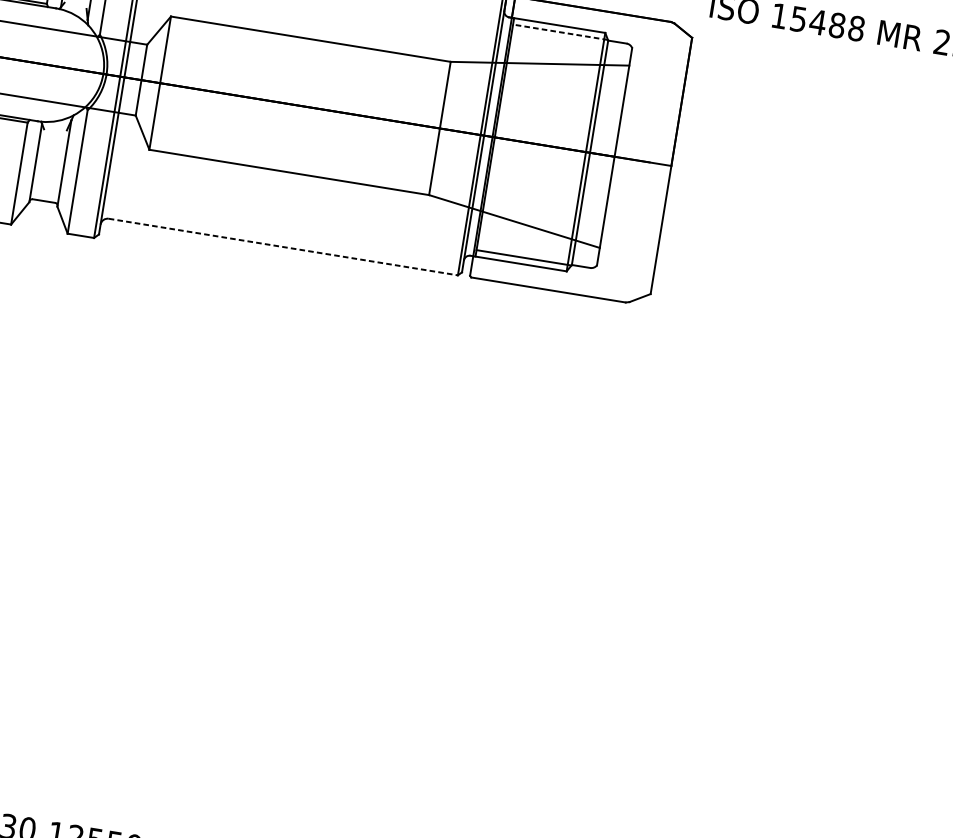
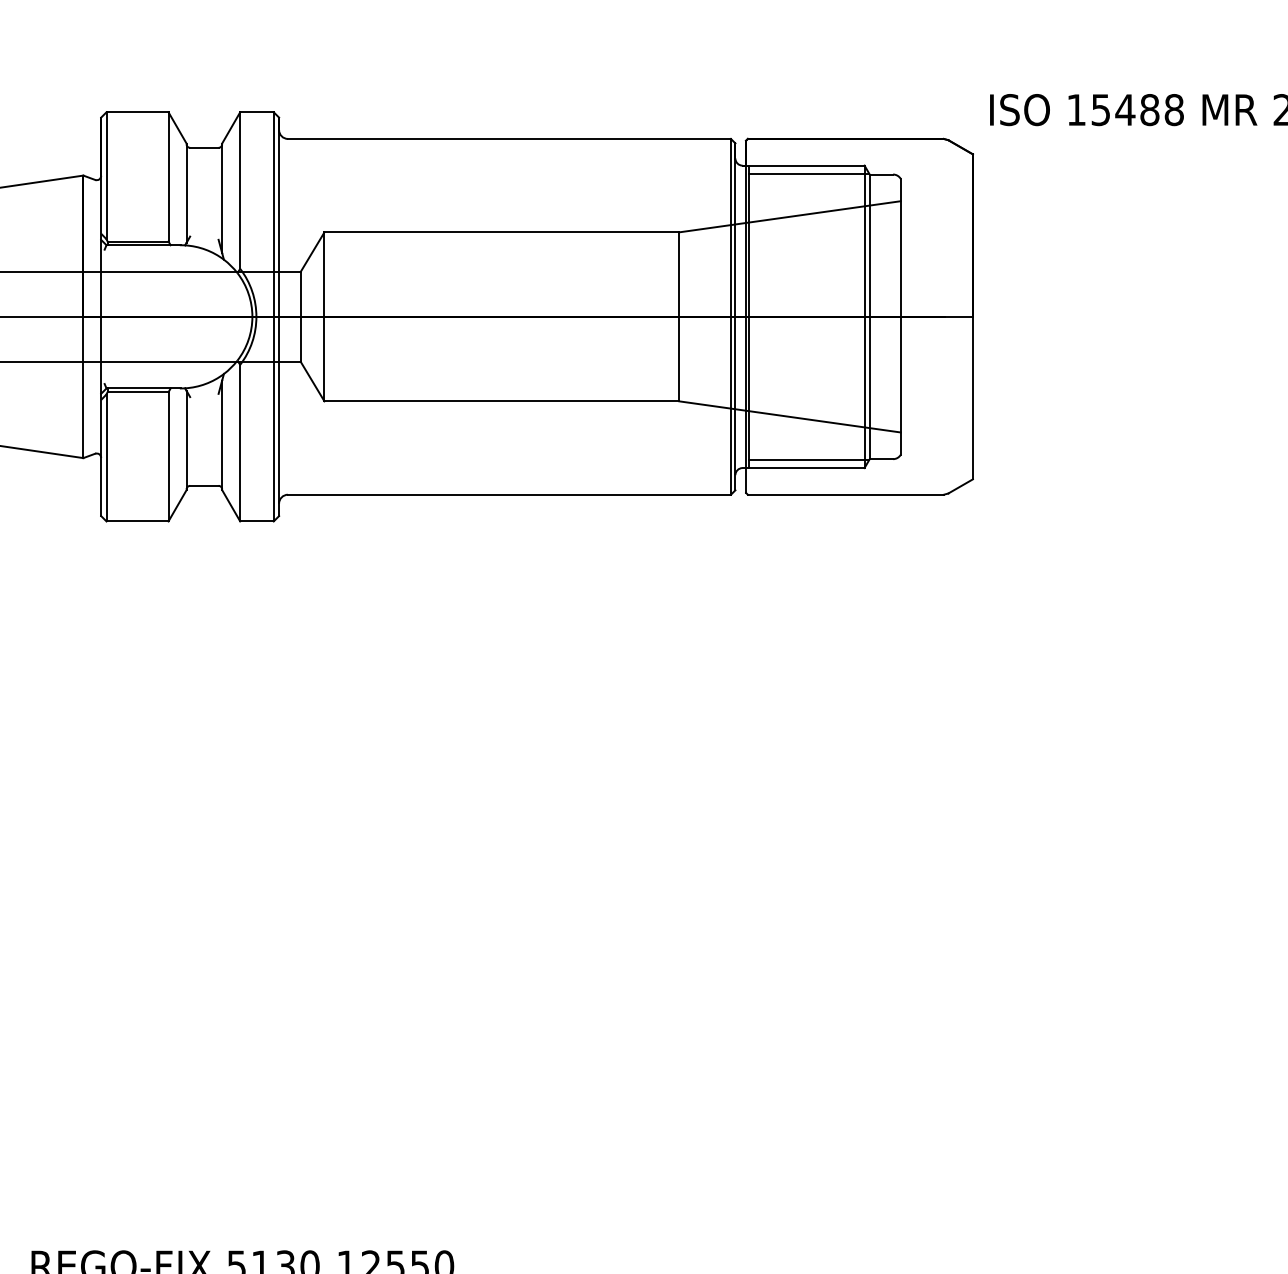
line: (560, 31) -> (808, 173), dashed -> solid
line: (283, 246) -> (509, 494), dashed -> solid

